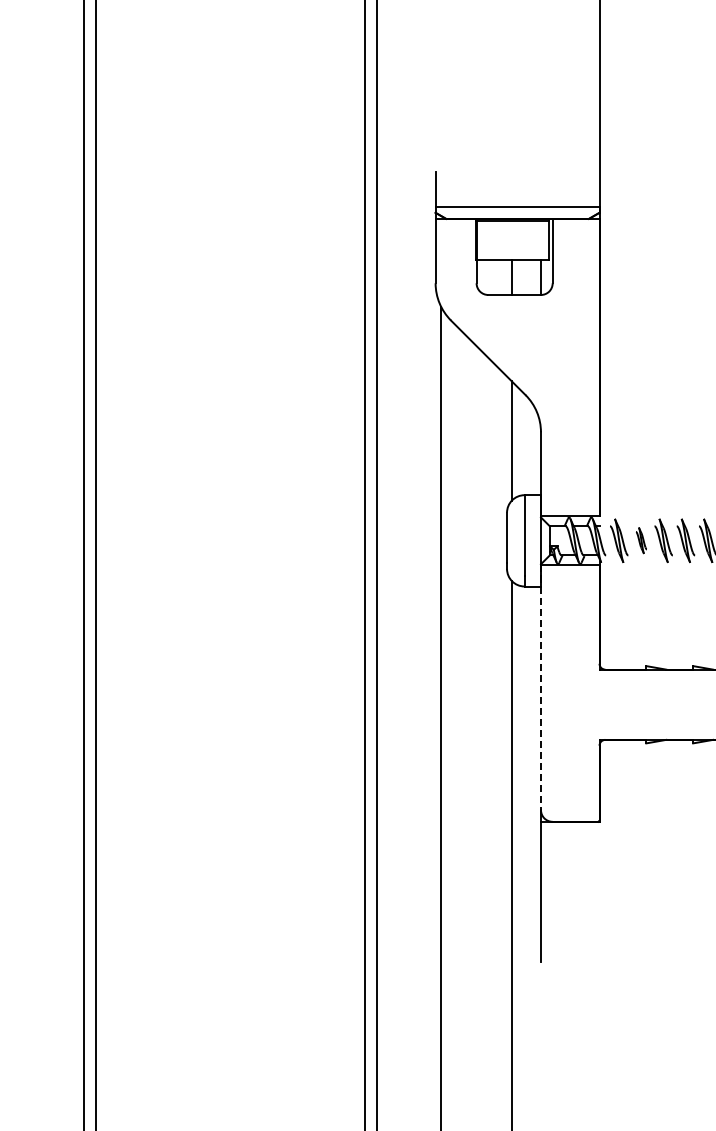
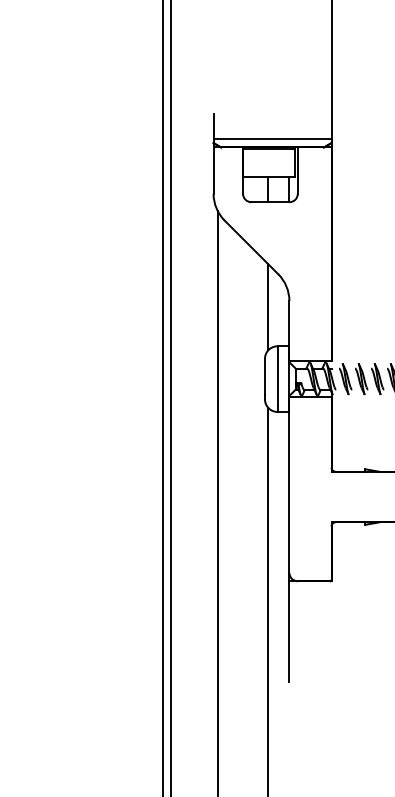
part: (641, 540) -> (361, 378), size x1.67
line: (540, 688) -> (289, 485), dashed -> solid

